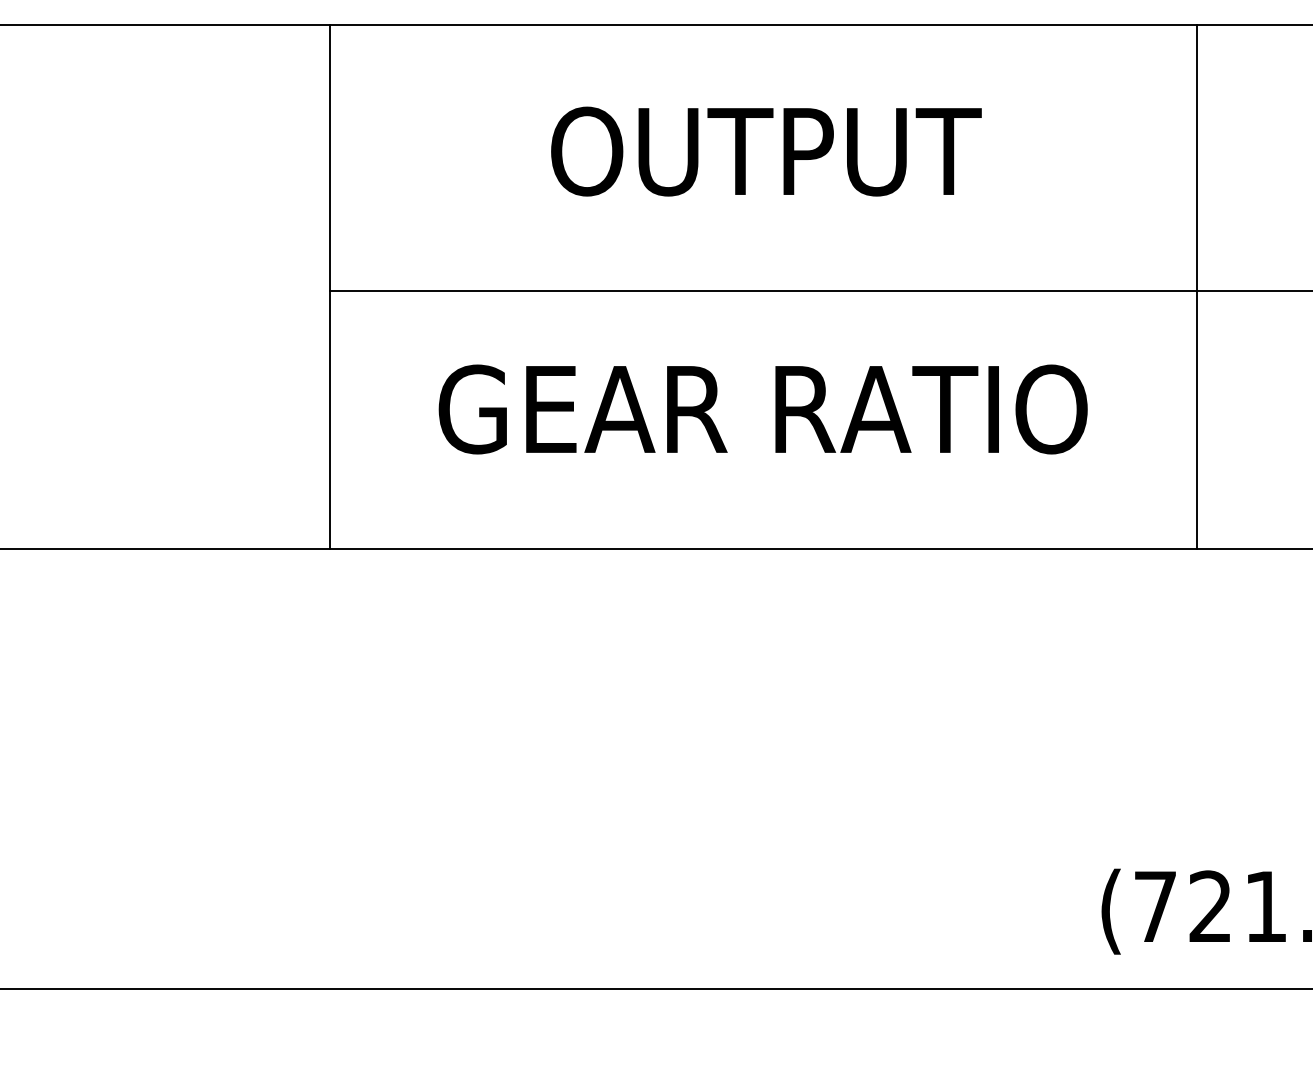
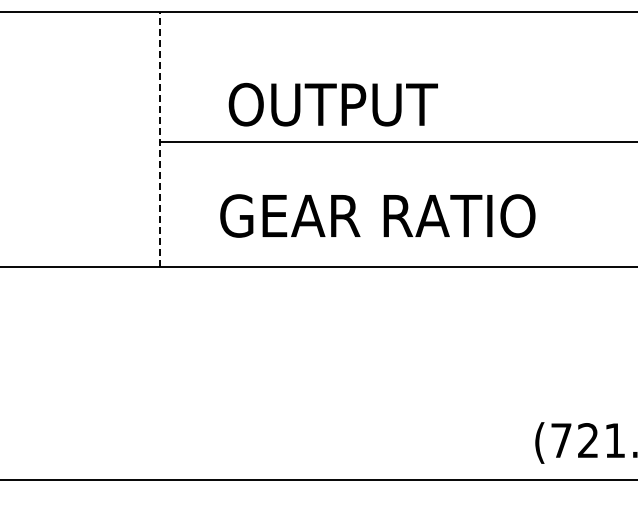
text: (764, 151) -> (332, 104), moved
line: (330, 284) -> (160, 138), solid -> dashed
line: (1196, 286) -> (581, 139), removed
text: (762, 408) -> (377, 215), moved

